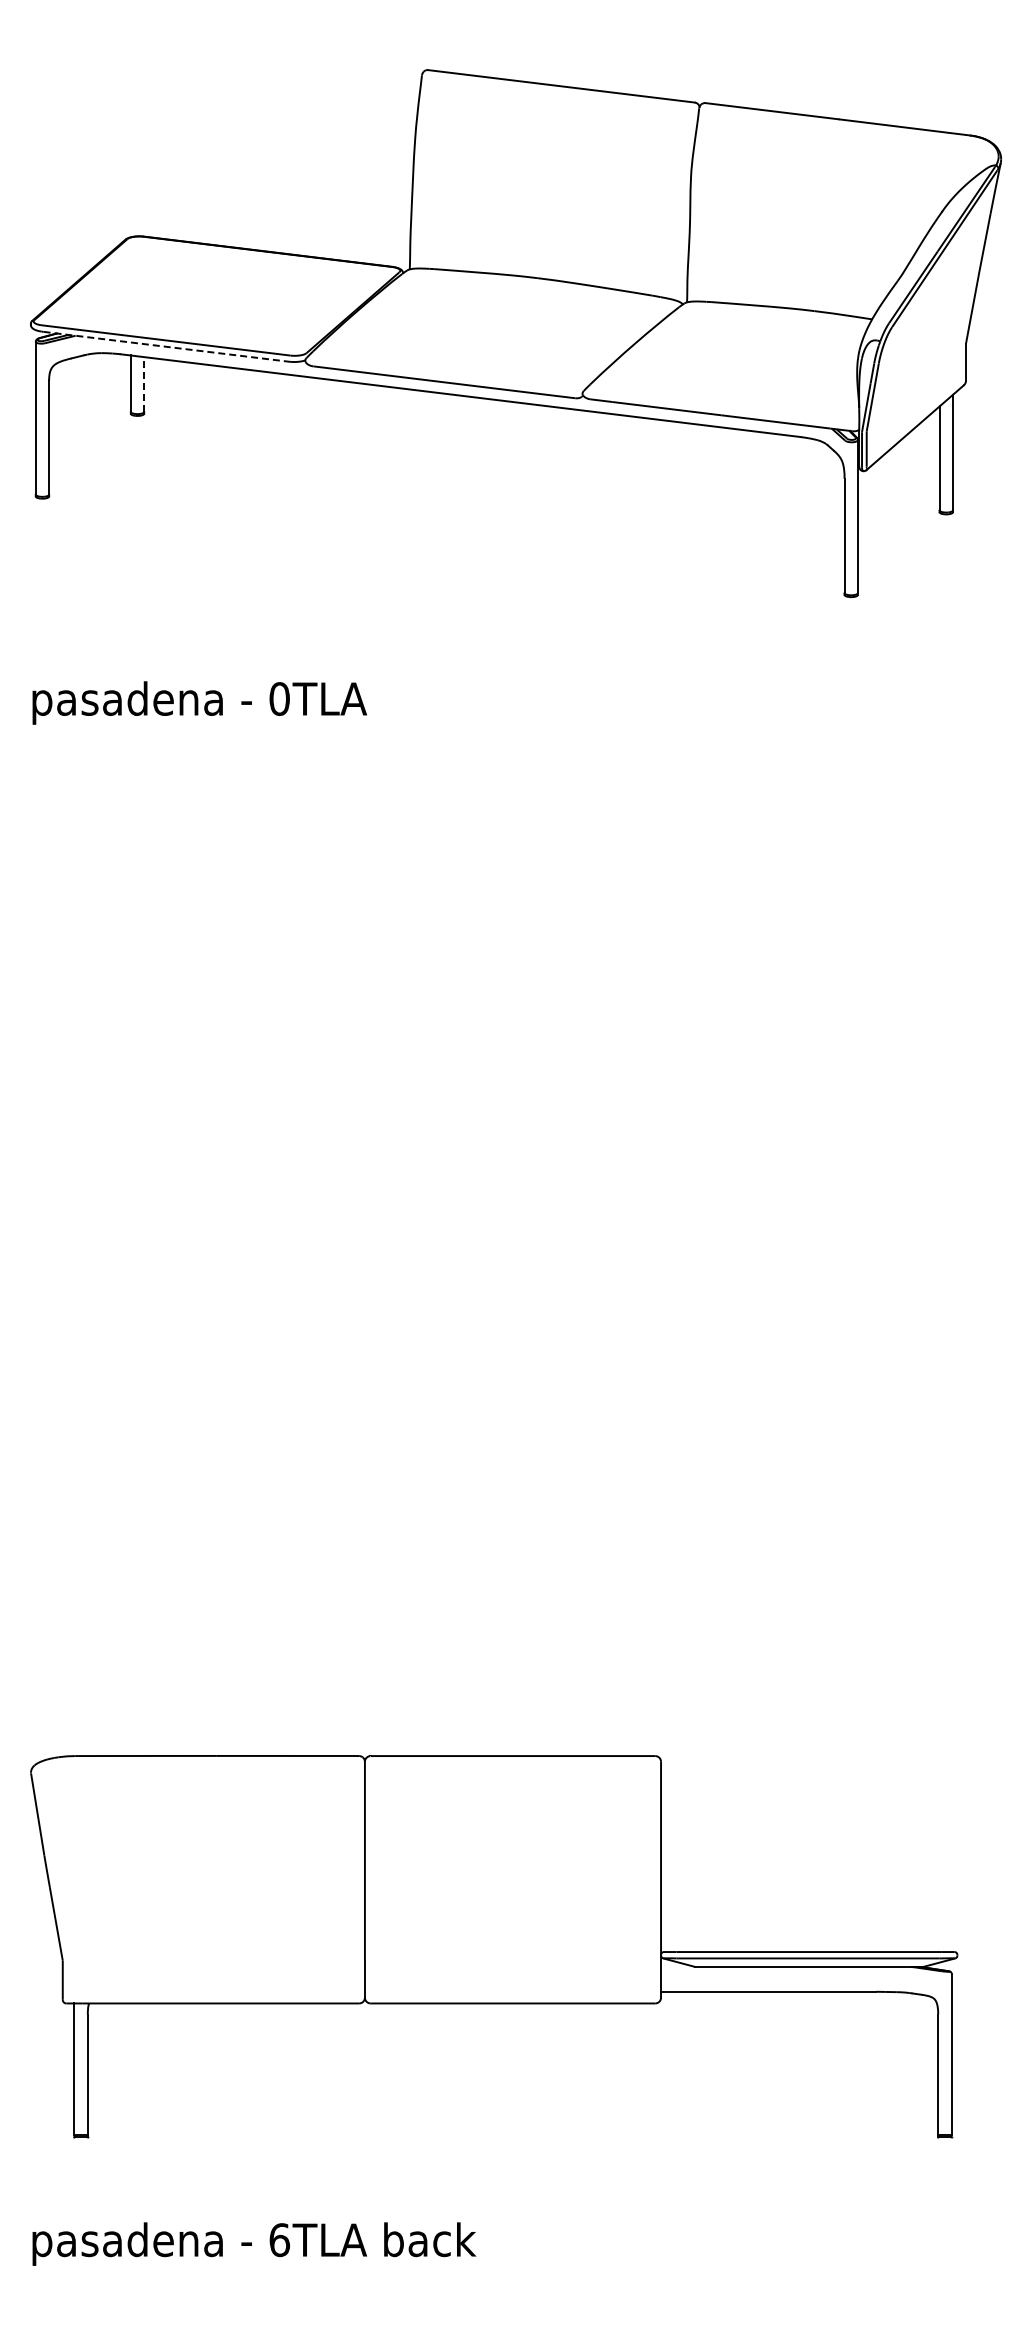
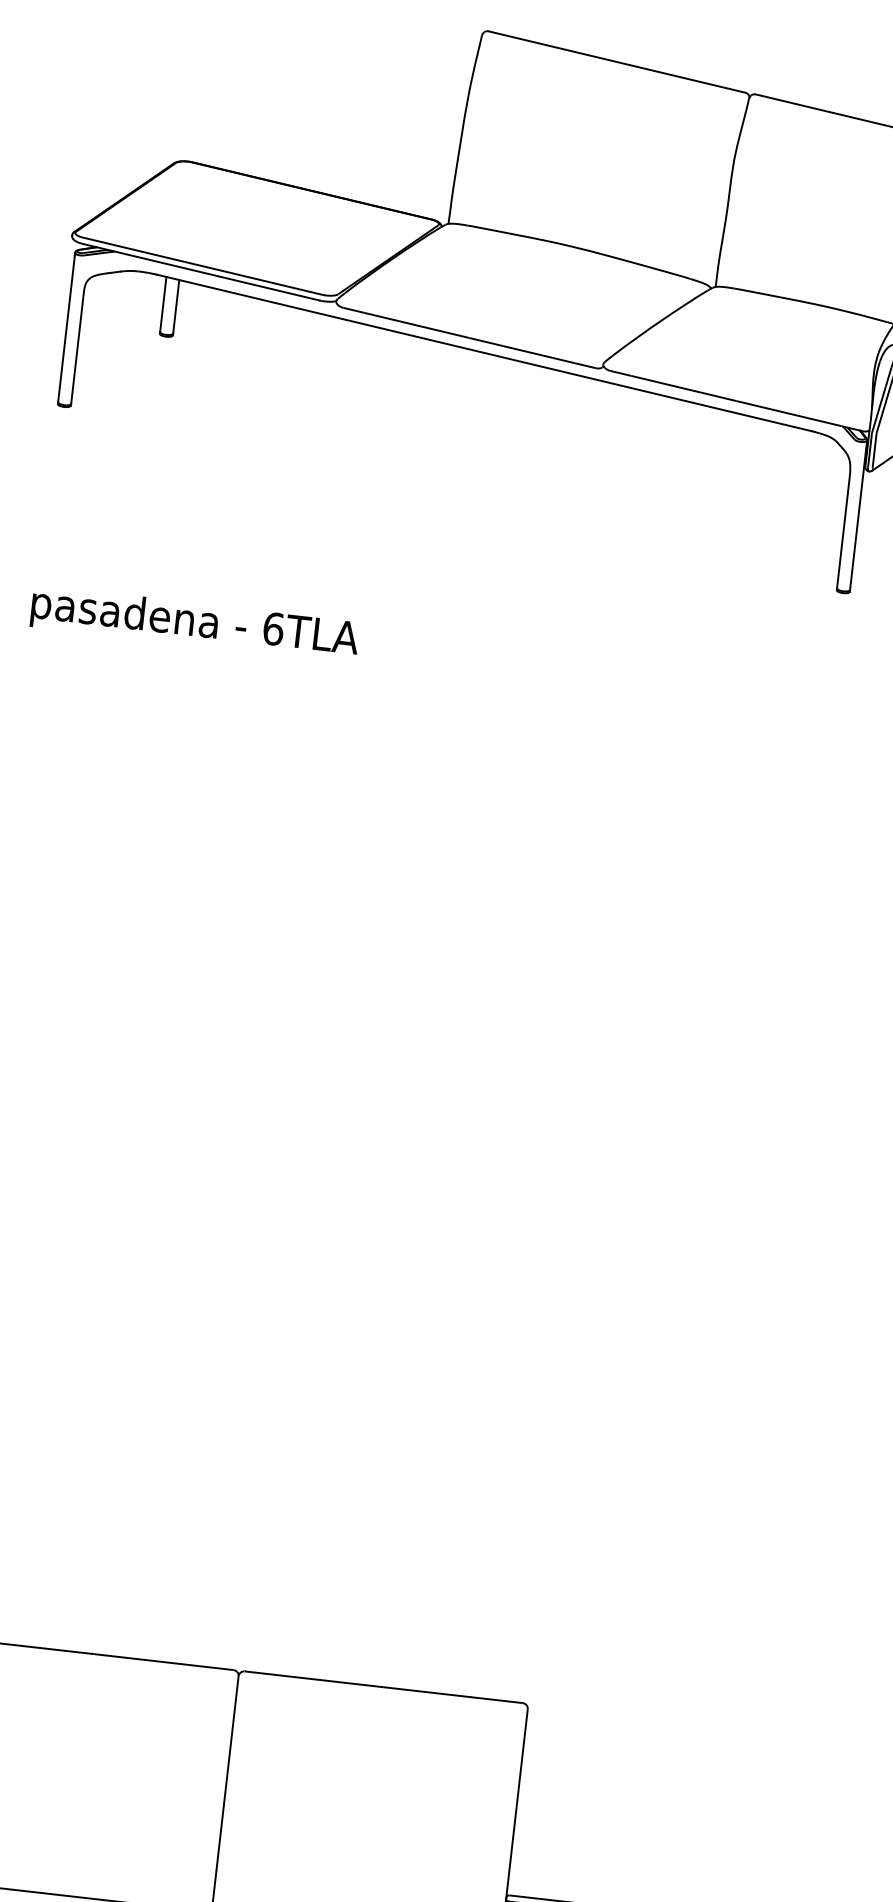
line: (166, 346) -> (202, 272), dashed -> solid
line: (144, 383) -> (176, 305), dashed -> solid
text: (279, 698) -> (273, 628), 0TLA -> 6TLA

